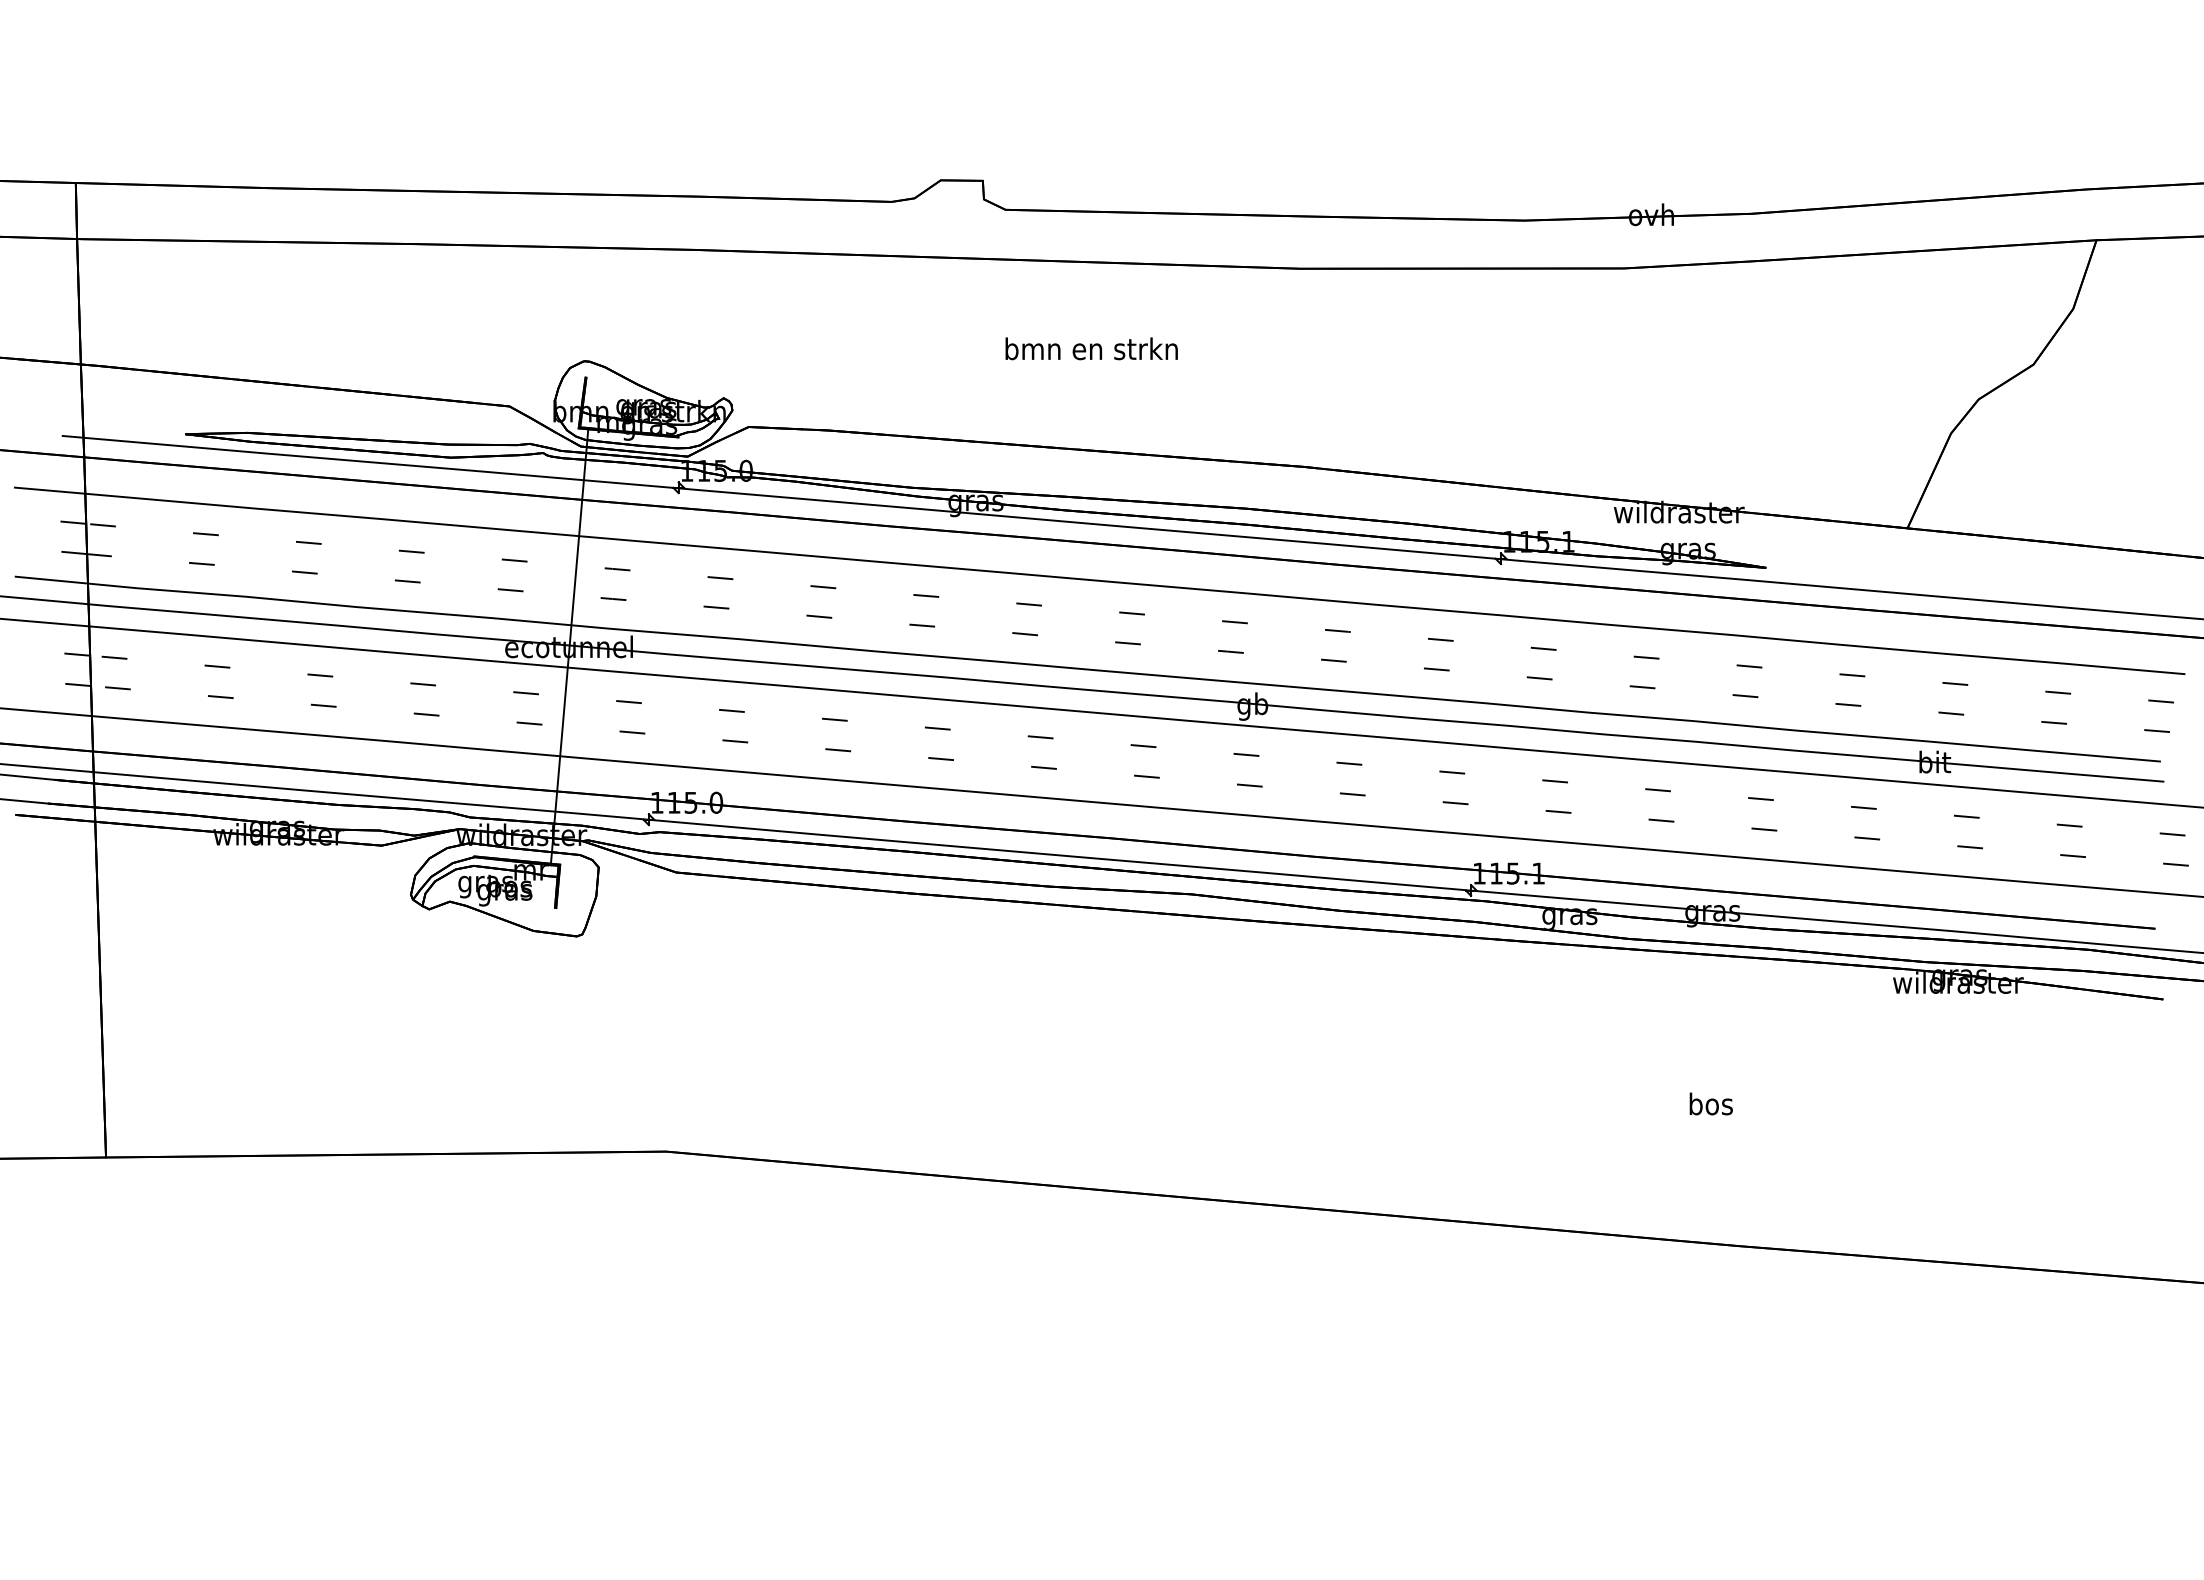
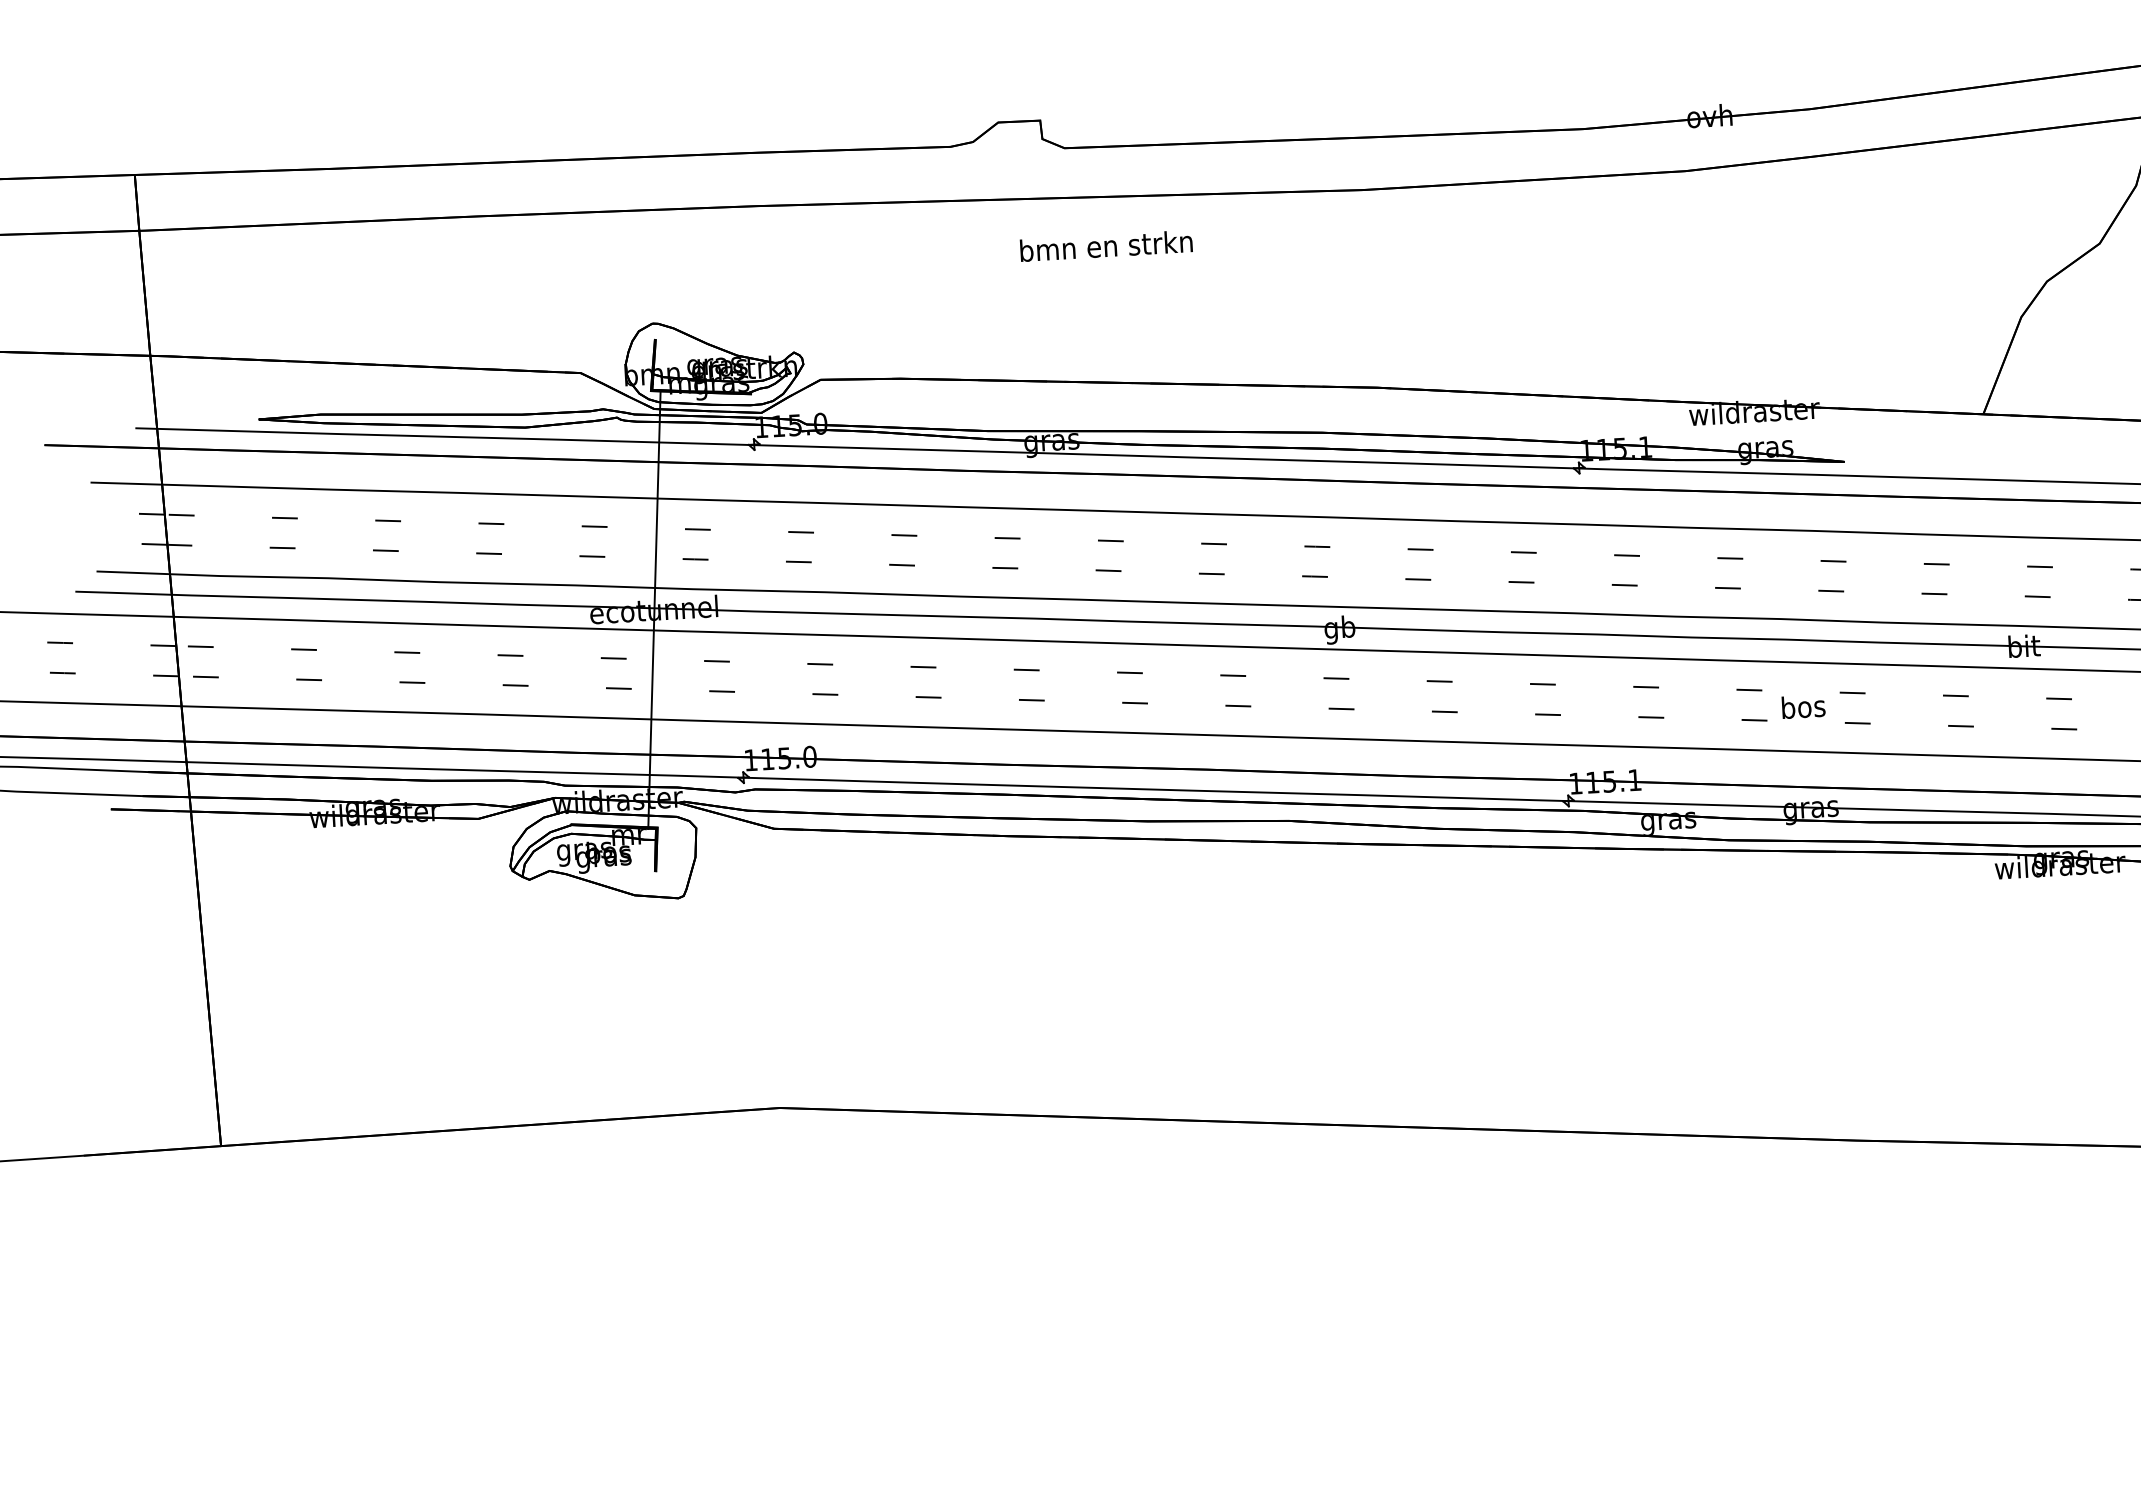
text: (1091, 348) -> (1106, 245), moved
text: (1710, 1103) -> (1802, 706), moved

